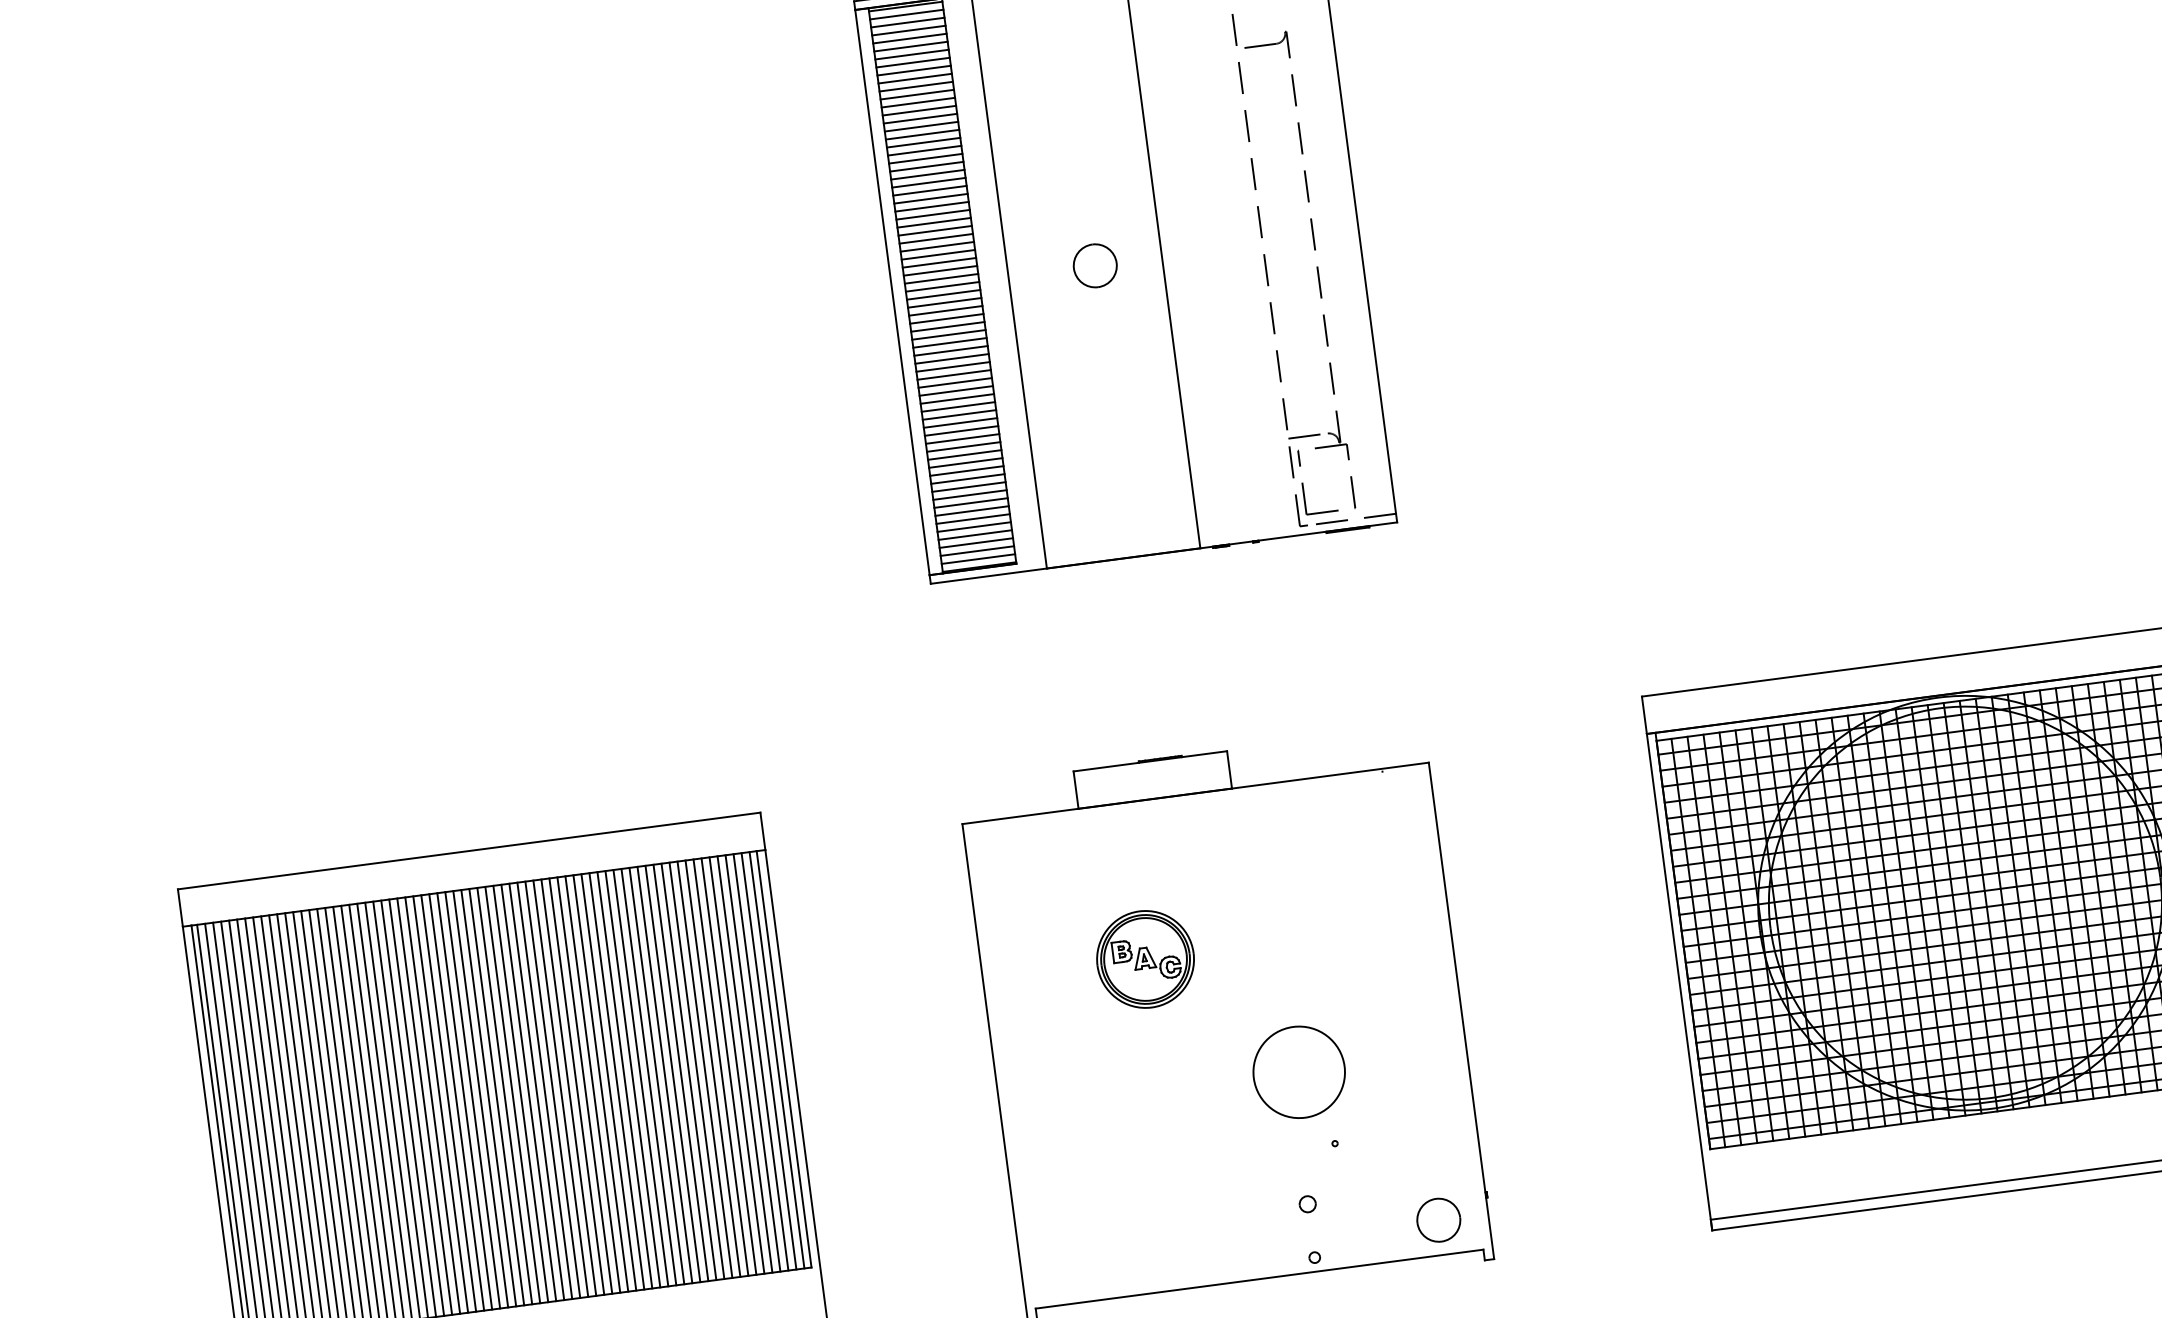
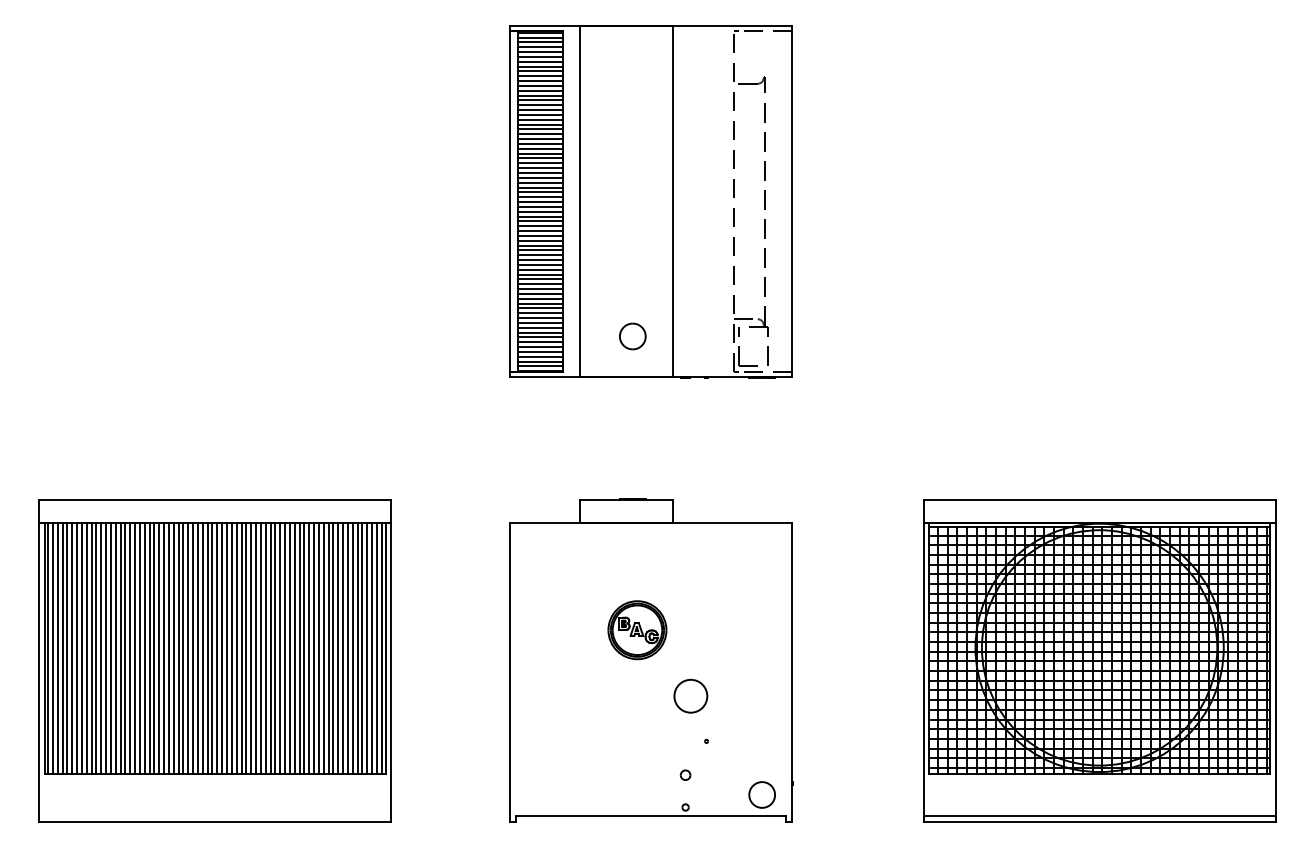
part: (1094, 265) -> (632, 336), moved
part: (1145, 959) -> (637, 630), moved
circle: (1298, 1071) -> (690, 695), size x0.6

